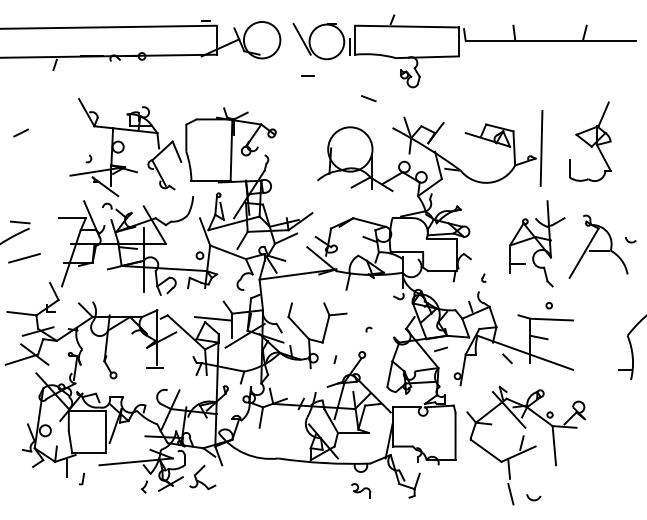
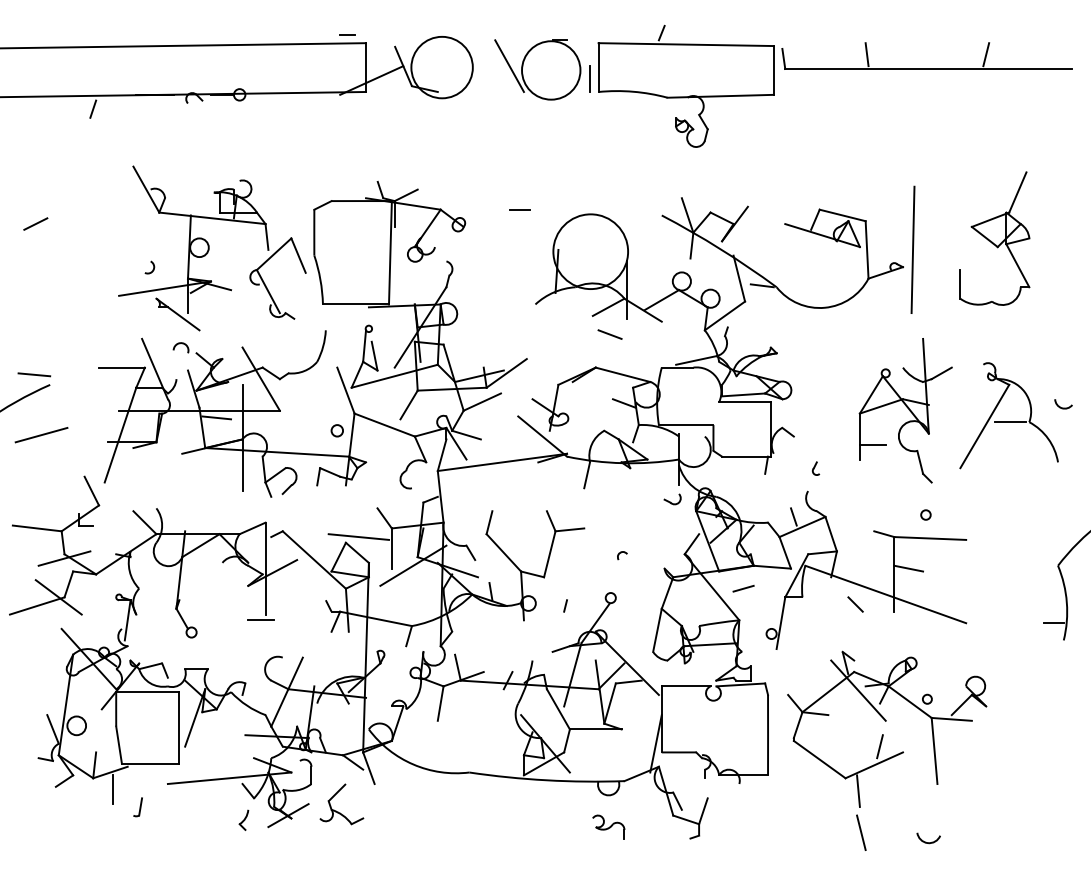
line: (307, 75) -> (518, 209), moved
line: (368, 98) -> (609, 334), moved
arc: (533, 499) -> (928, 841), moved

